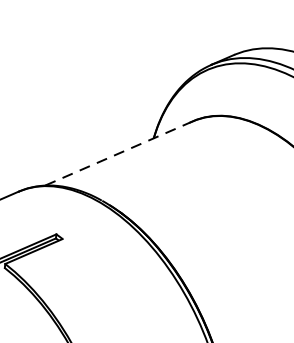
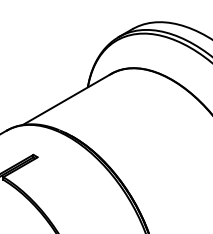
line: (118, 153) -> (66, 99), dashed -> solid

